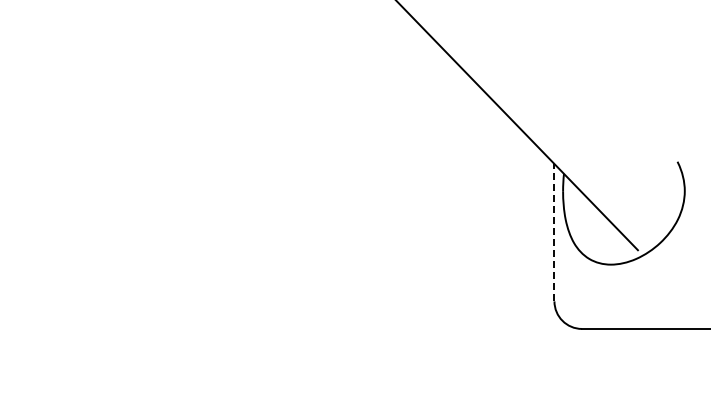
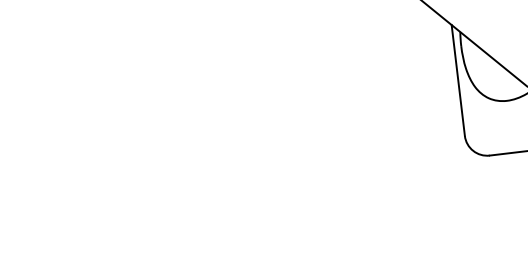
line: (554, 232) -> (458, 80), dashed -> solid

